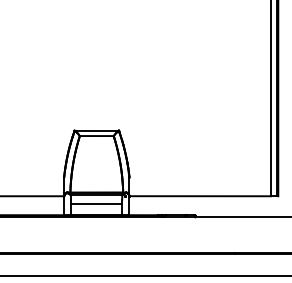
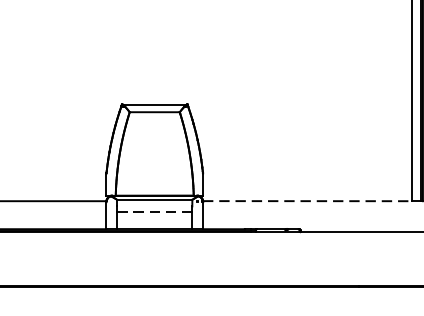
line: (200, 196) -> (307, 201), solid -> dashed
line: (97, 203) -> (155, 211), solid -> dashed

